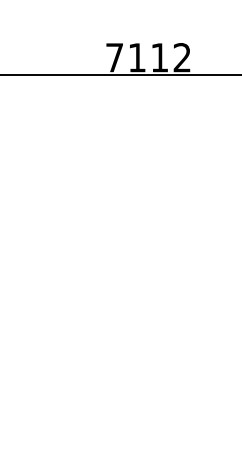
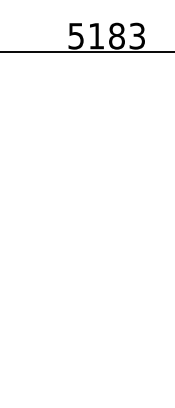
text: (148, 57) -> (106, 35), 7112 -> 5183

